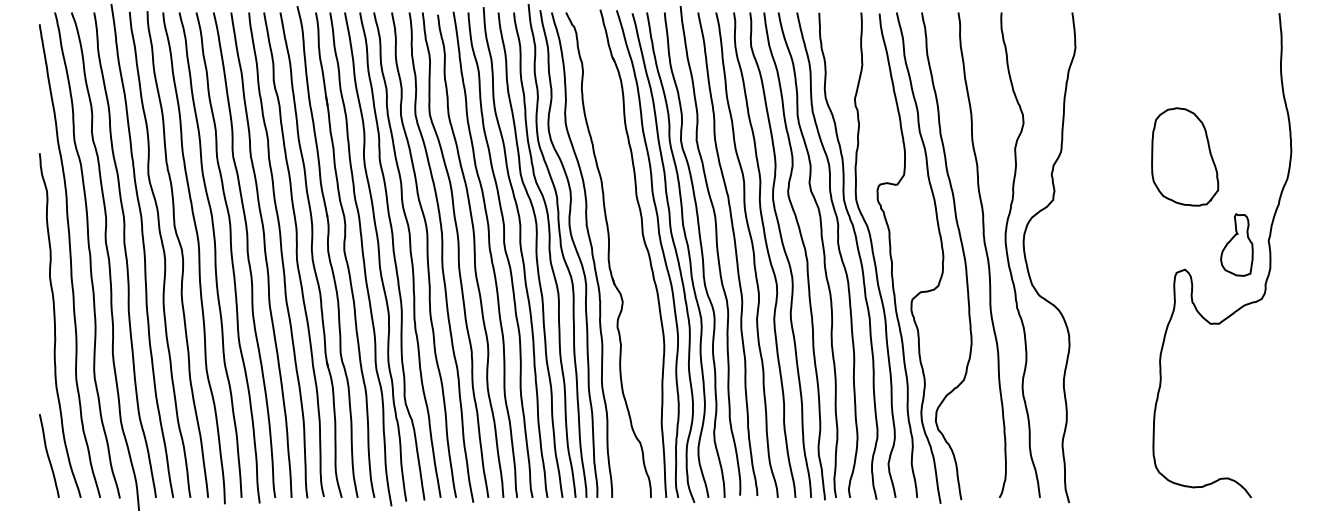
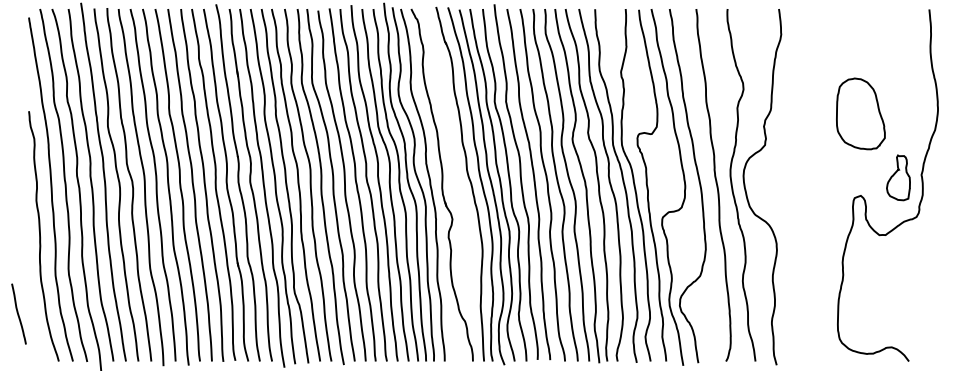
curve: (48, 455) -> (18, 313), moved

